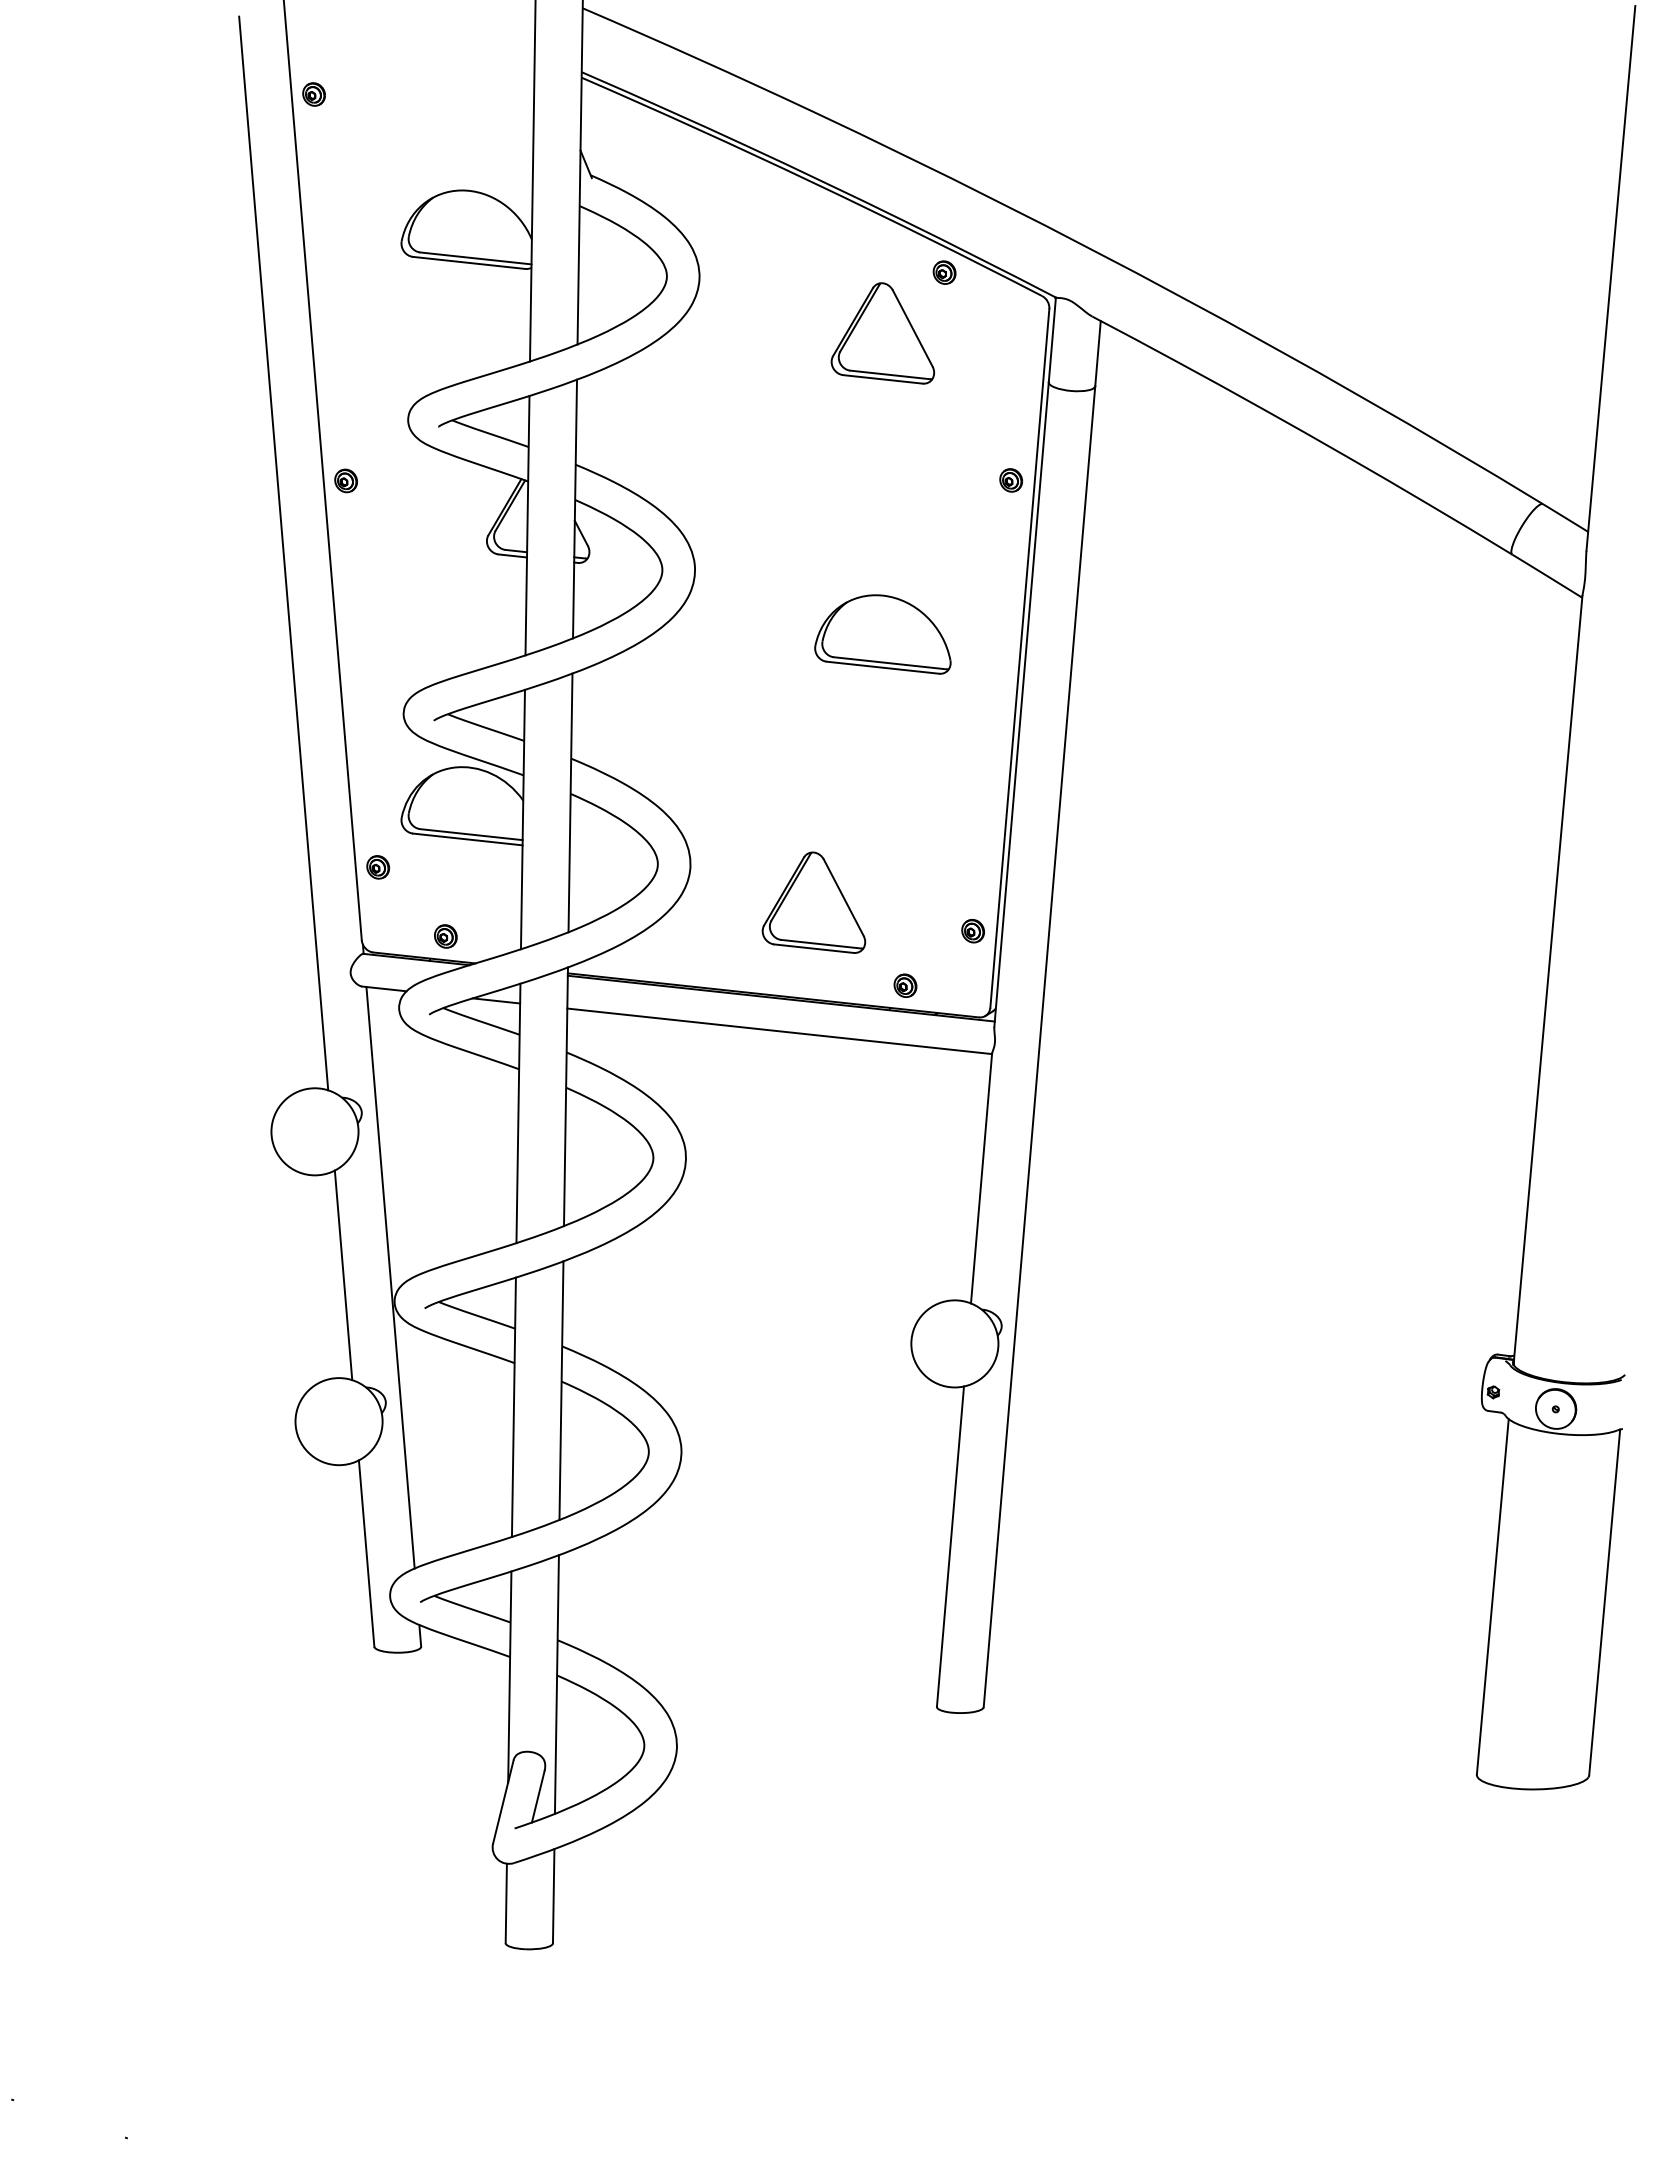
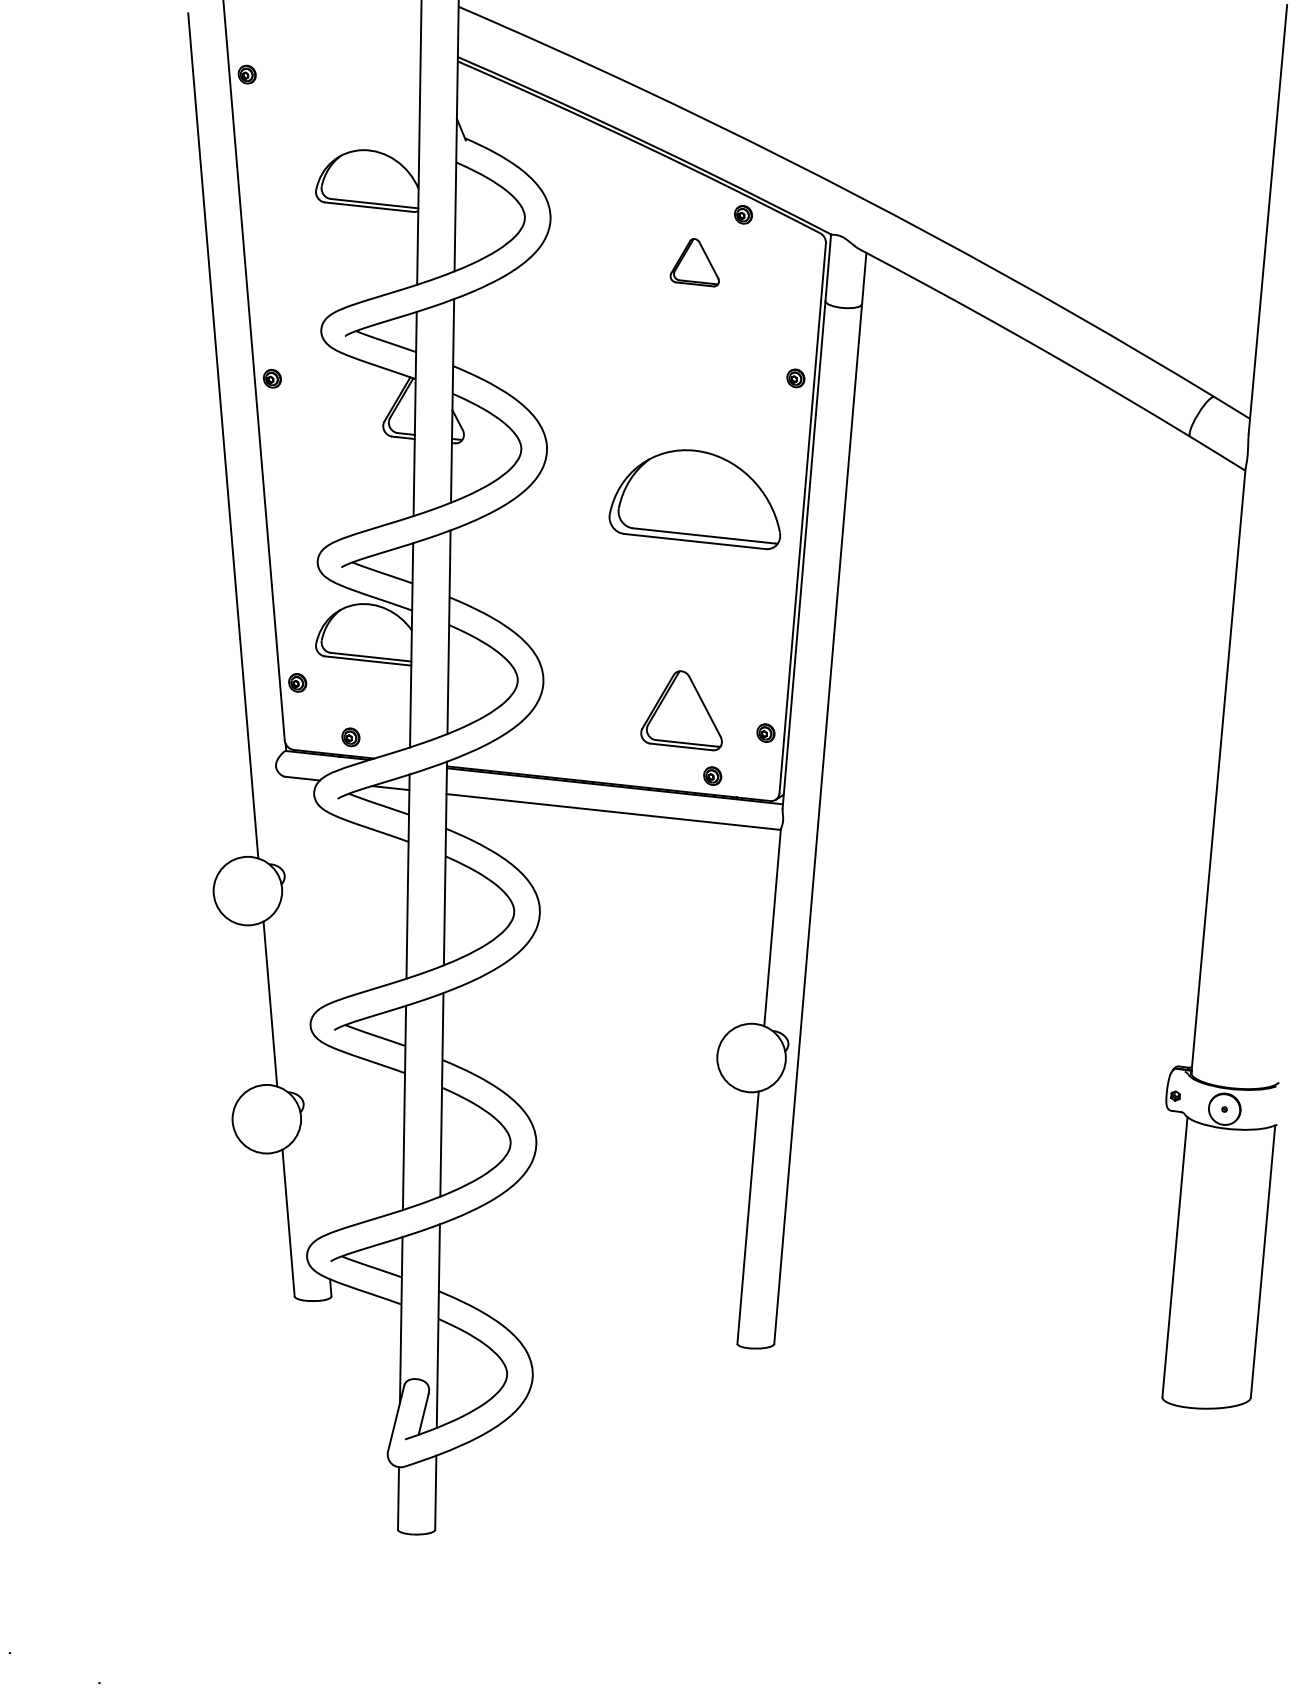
part: (882, 333) -> (694, 262), size x0.6
part: (882, 634) -> (694, 499), size x1.6
part: (813, 902) -> (681, 710), moved
line: (390, 1277) -> (307, 1005), removed

